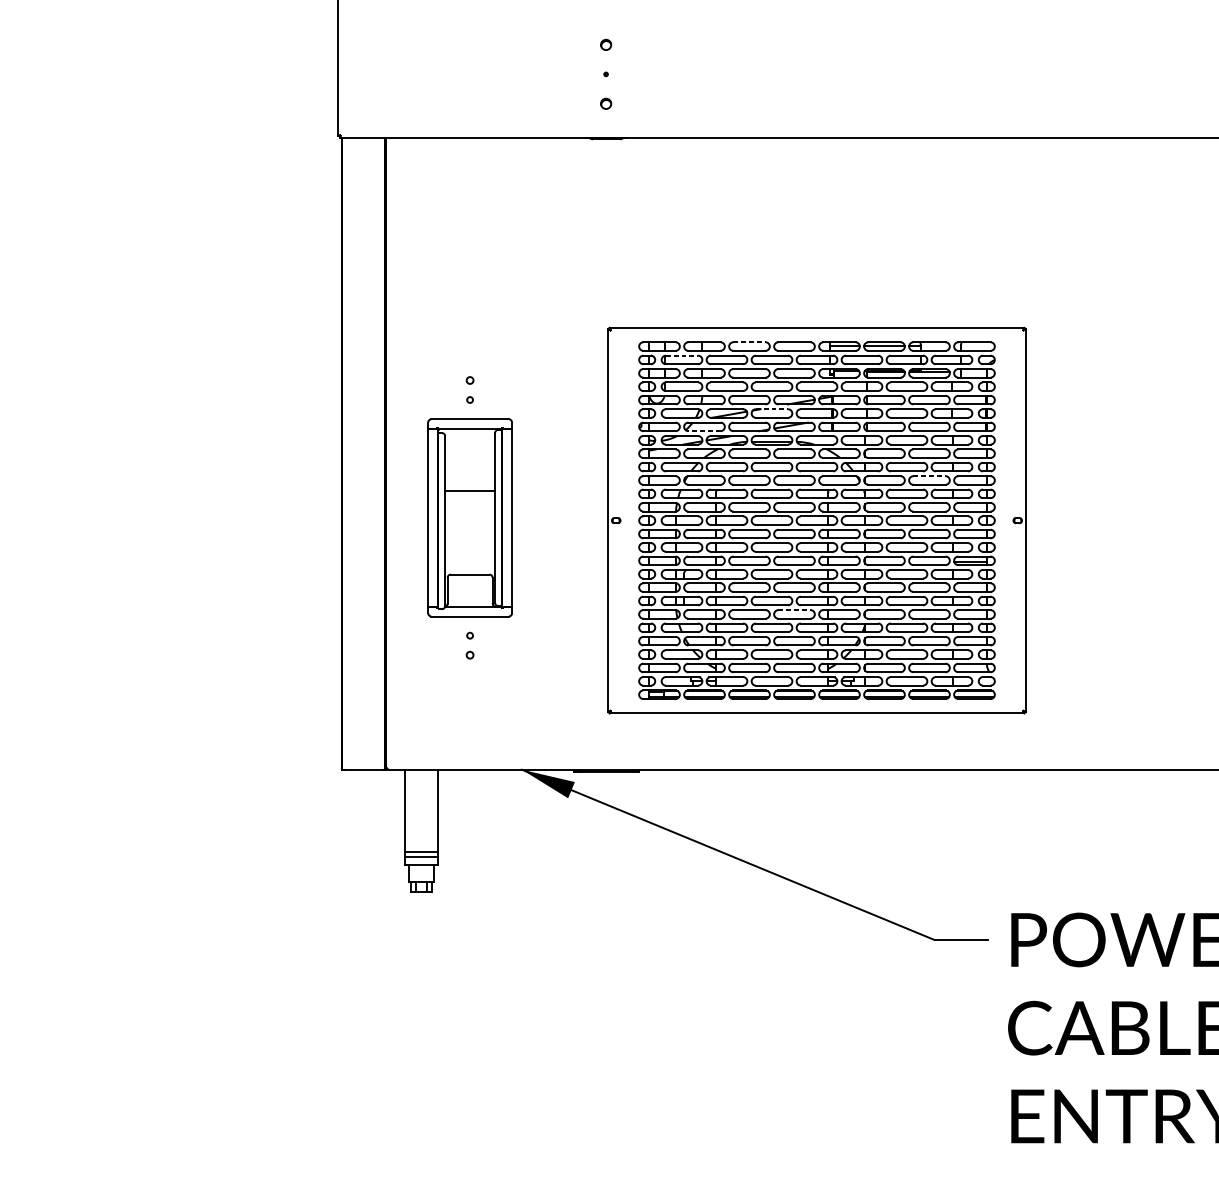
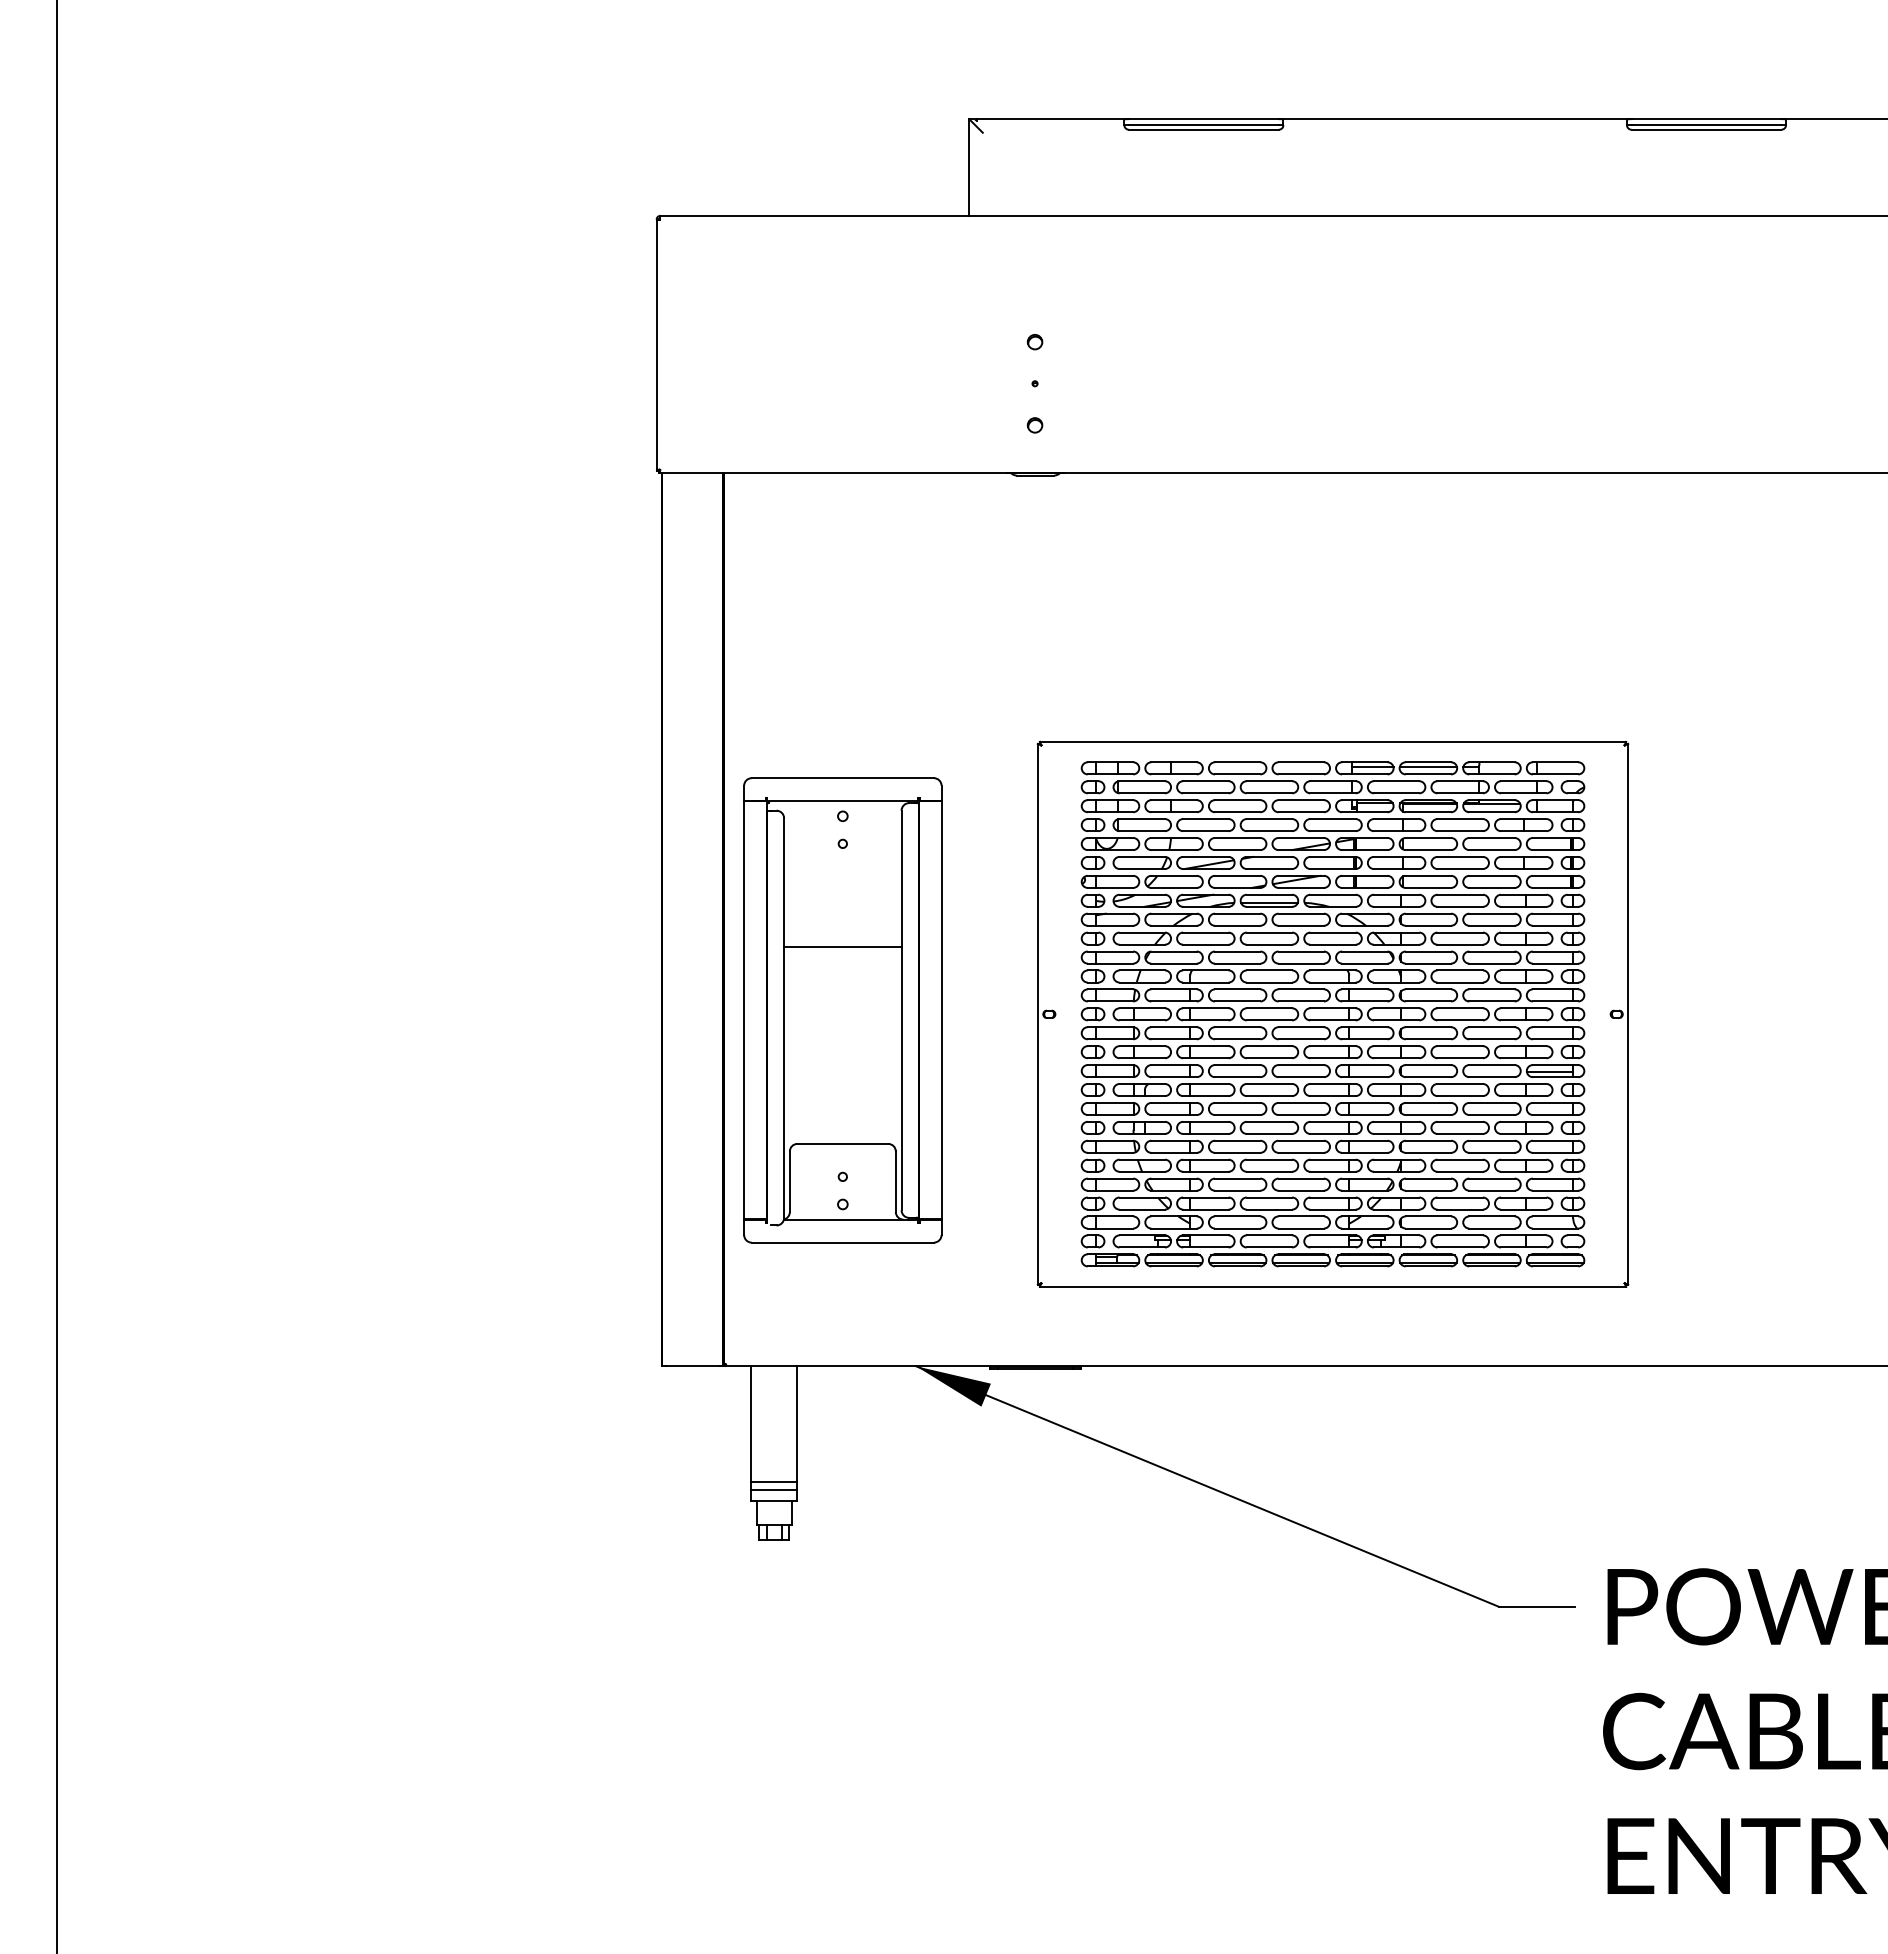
line: (749, 342) -> (1237, 762), dashed -> solid
line: (682, 355) -> (1142, 781), dashed -> solid
line: (772, 408) -> (1269, 856), dashed -> solid
line: (704, 430) -> (1174, 887), dashed -> solid
line: (929, 476) -> (1491, 951), dashed -> solid
part: (469, 517) -> (842, 1010), size x1.67
line: (794, 609) -> (1301, 1140), dashed -> solid

